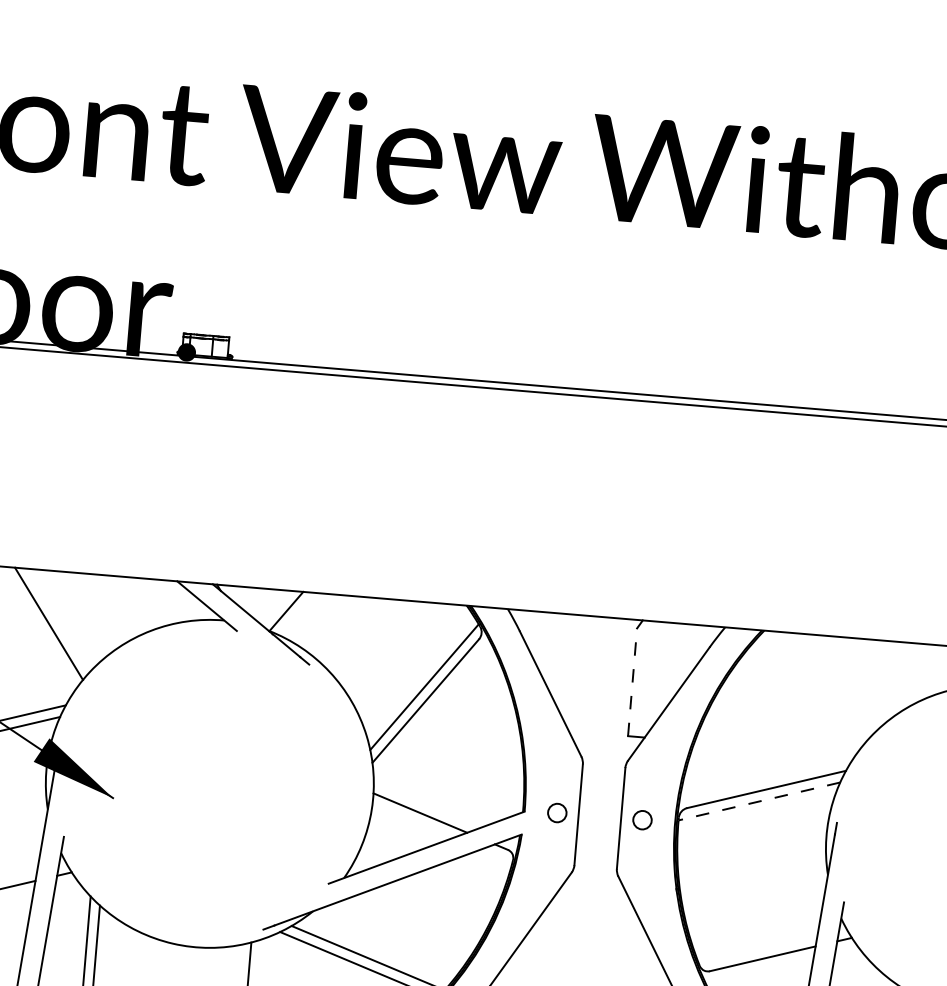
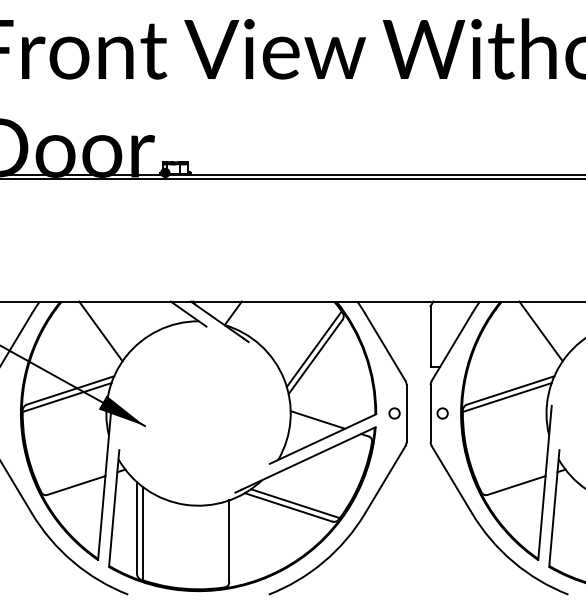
line: (632, 681) -> (430, 336), dashed -> solid
line: (828, 689) -> (540, 331), added
line: (759, 801) -> (507, 397), dashed -> solid

